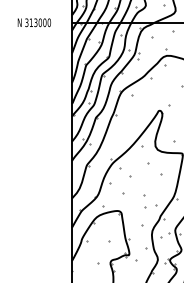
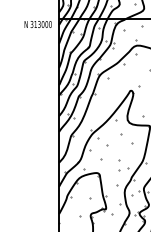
text: (33, 22) -> (37, 24), moved

